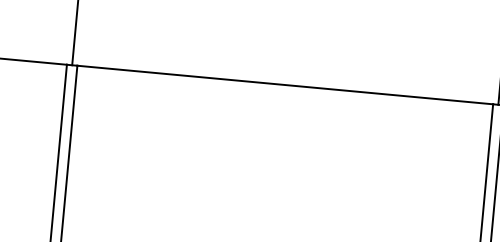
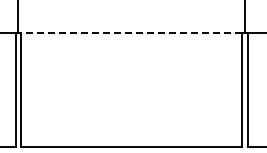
line: (285, 84) -> (131, 32), solid -> dashed

